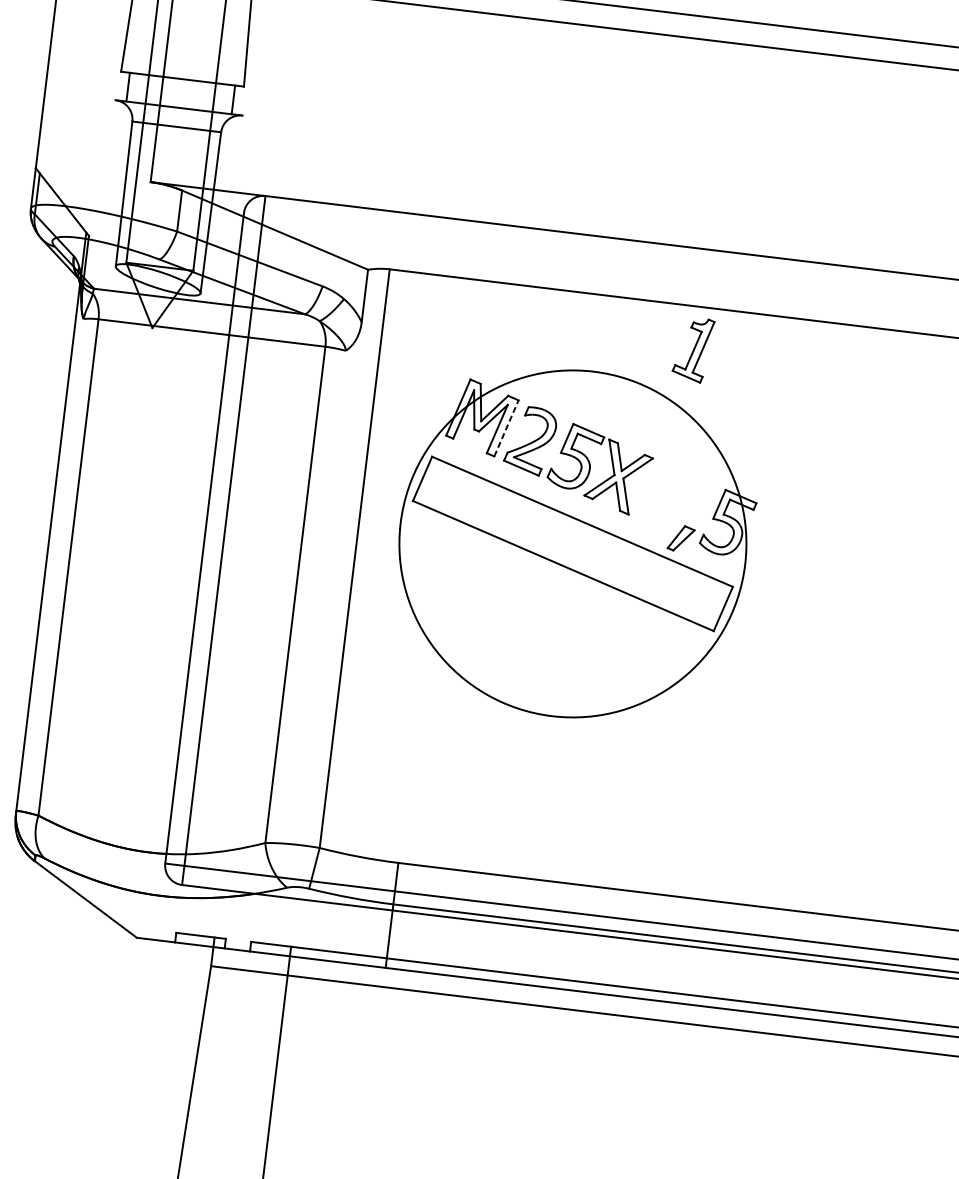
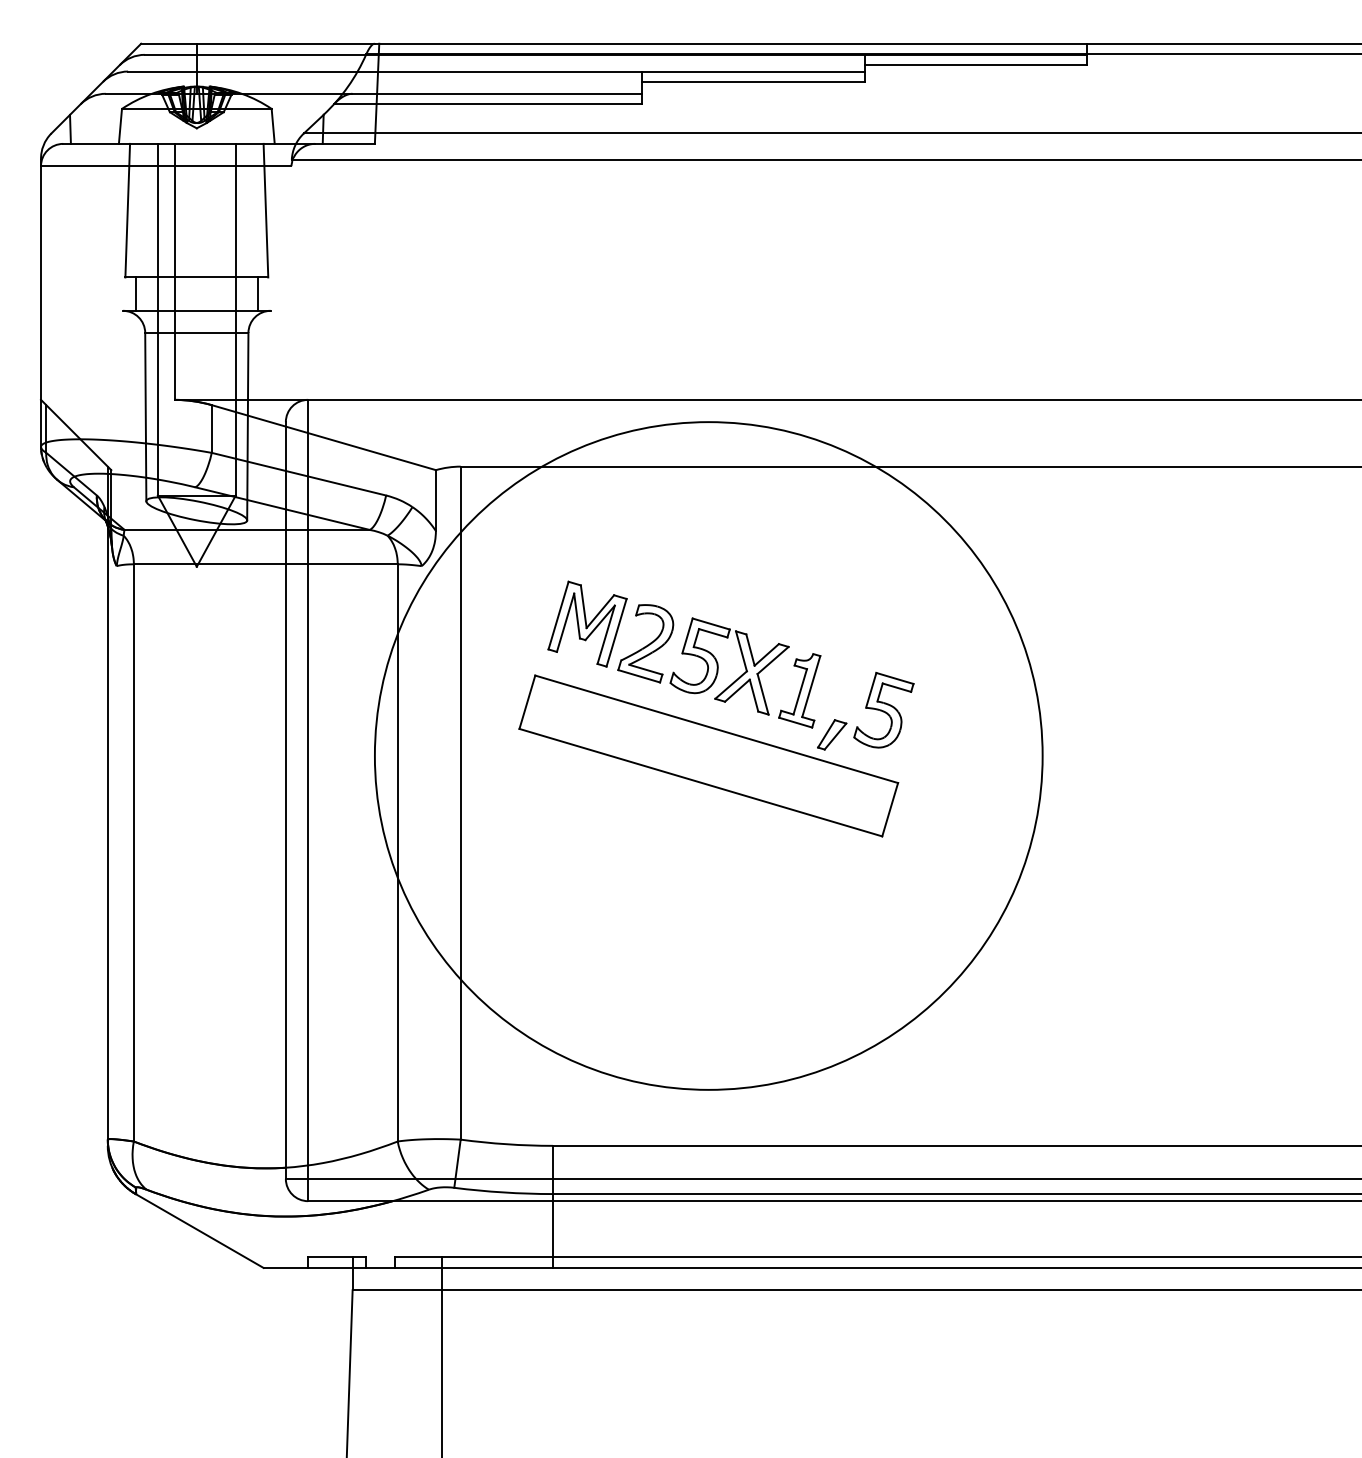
part: (693, 349) -> (799, 690), moved
line: (506, 428) -> (616, 632), dashed -> solid
circle: (572, 543) -> (708, 755), size x1.67

